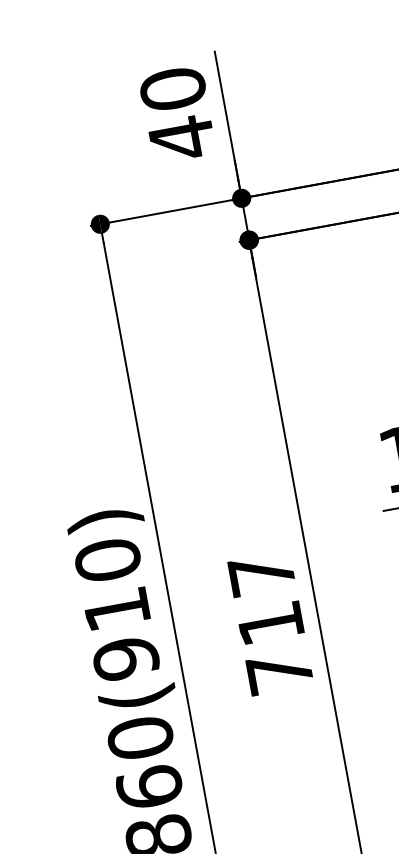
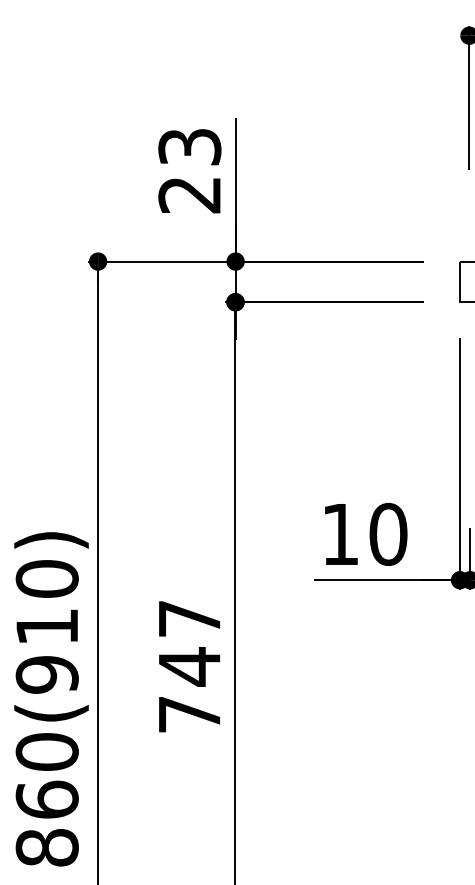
text: (177, 114) -> (189, 171), 40 -> 23
text: (270, 623) -> (189, 666), 717 -> 747

